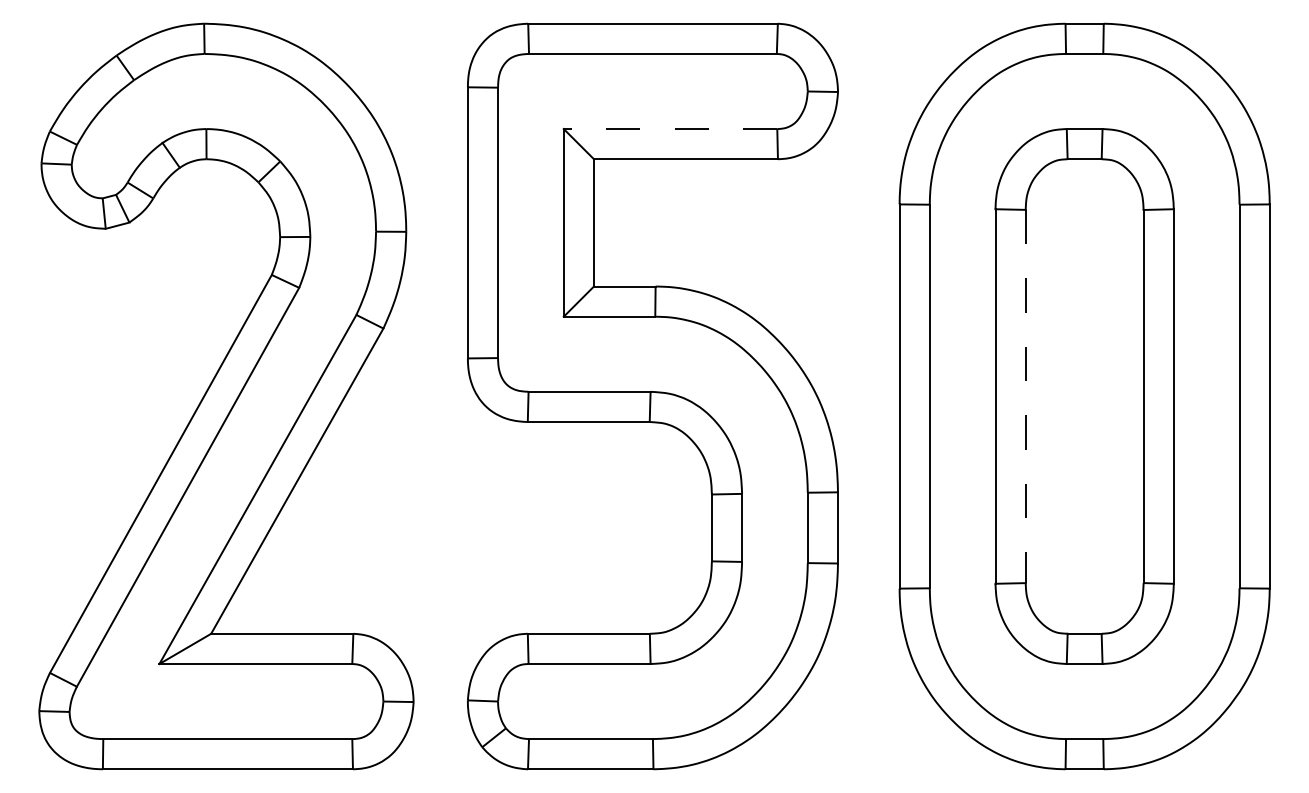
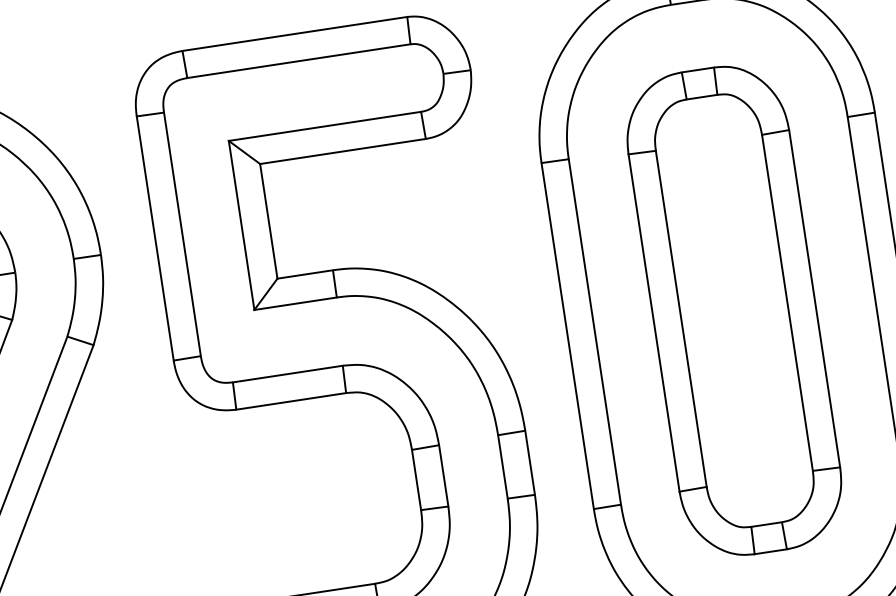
line: (670, 129) -> (325, 126), dashed -> solid
line: (1025, 396) -> (681, 318), dashed -> solid

